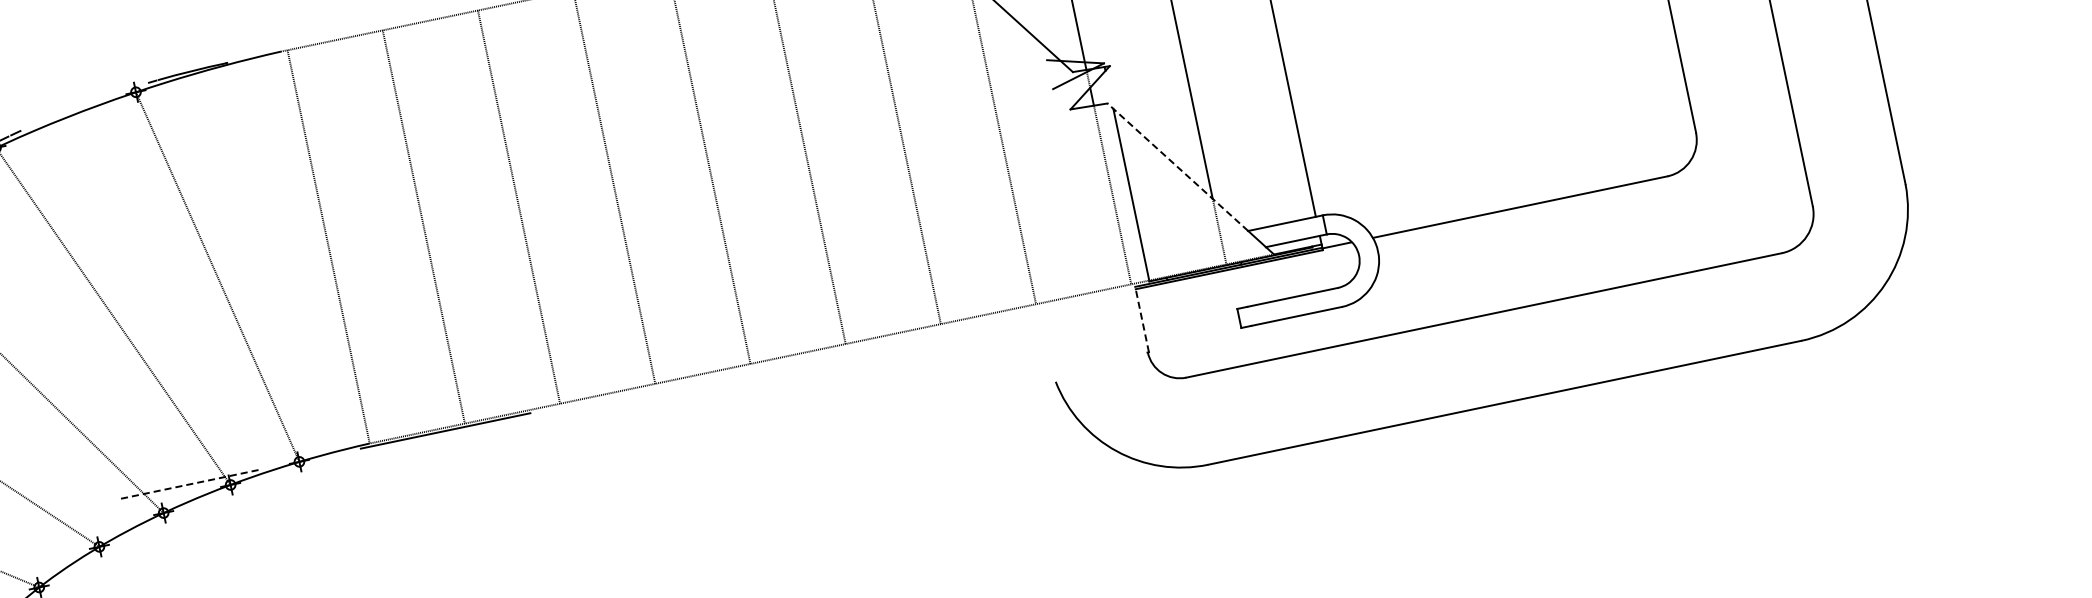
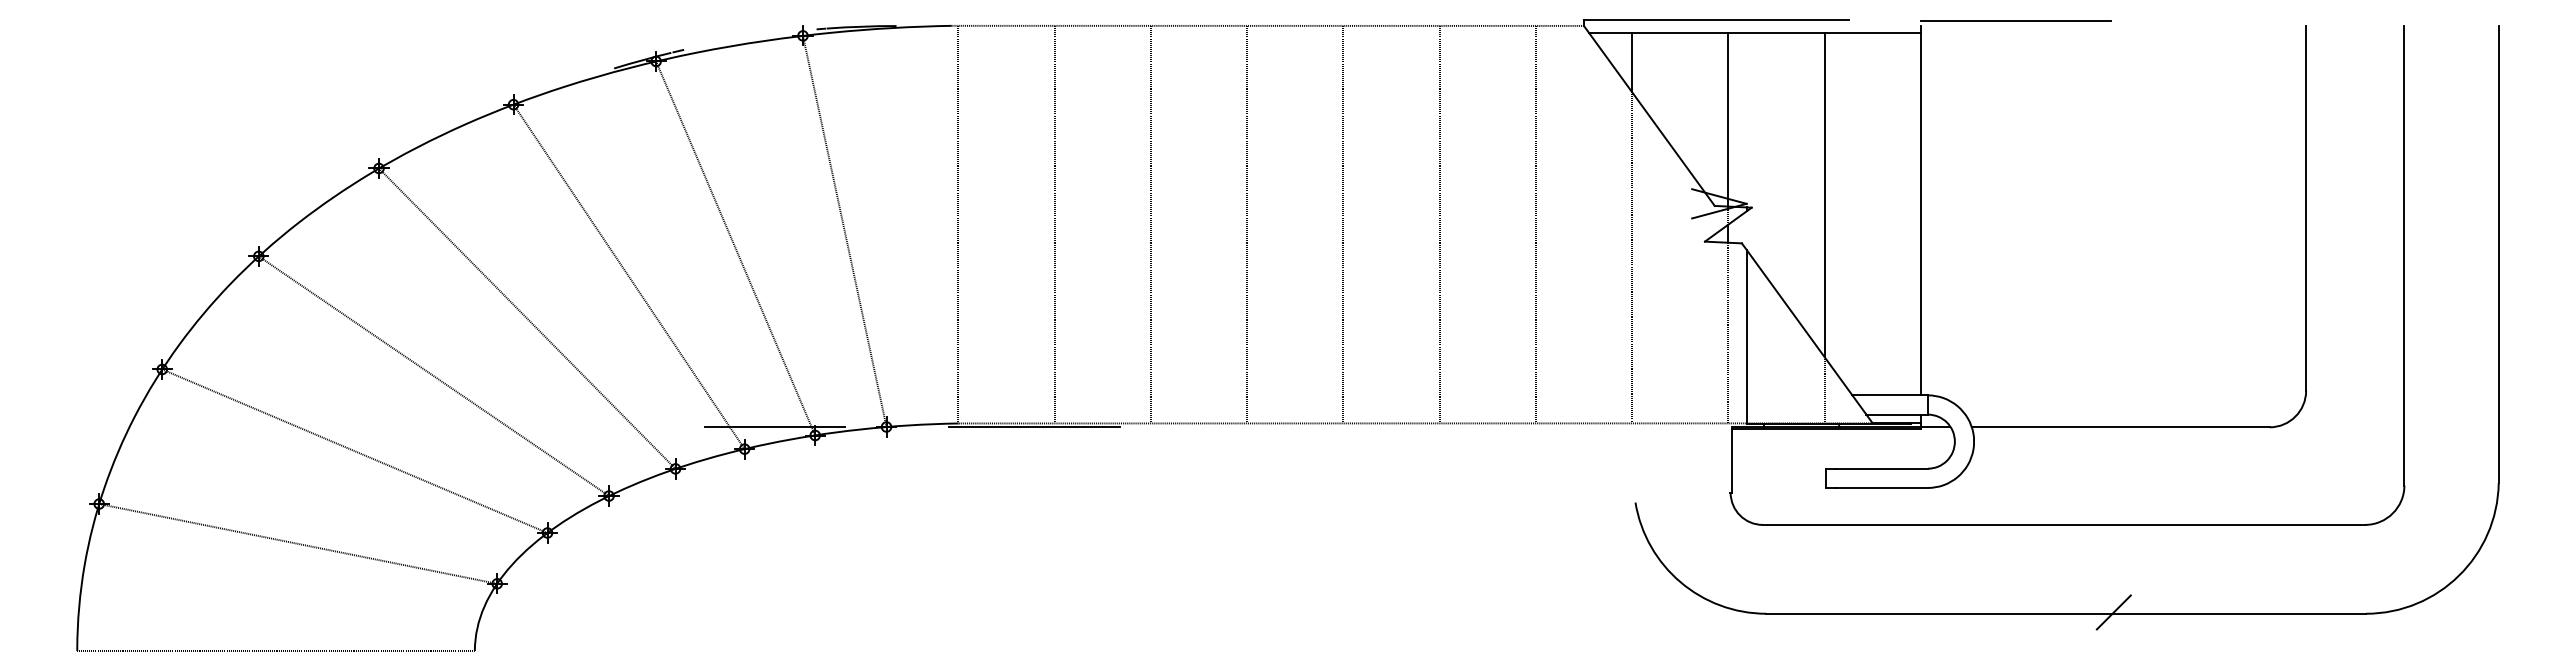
line: (1178, 167) -> (1797, 319), dashed -> solid
line: (1142, 320) -> (1731, 460), dashed -> solid
line: (1551, 391) -> (2113, 612), added
line: (189, 484) -> (775, 426), dashed -> solid

